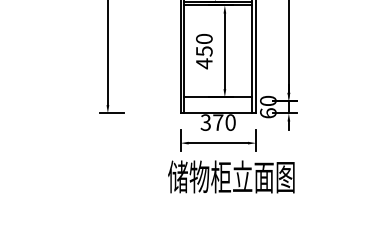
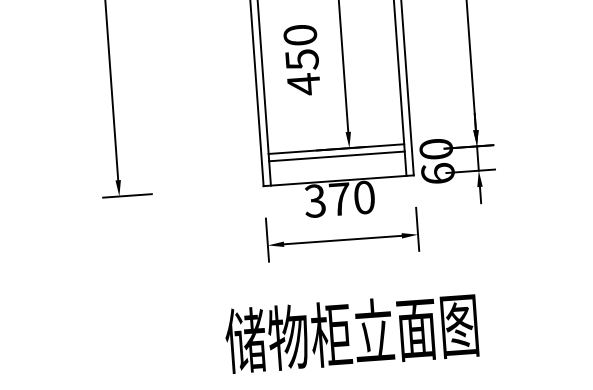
line: (218, 101) -> (337, 157), added
text: (231, 176) -> (351, 331), moved

